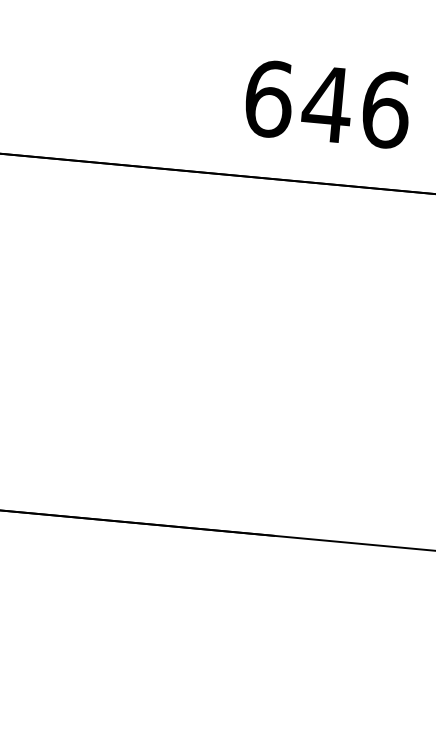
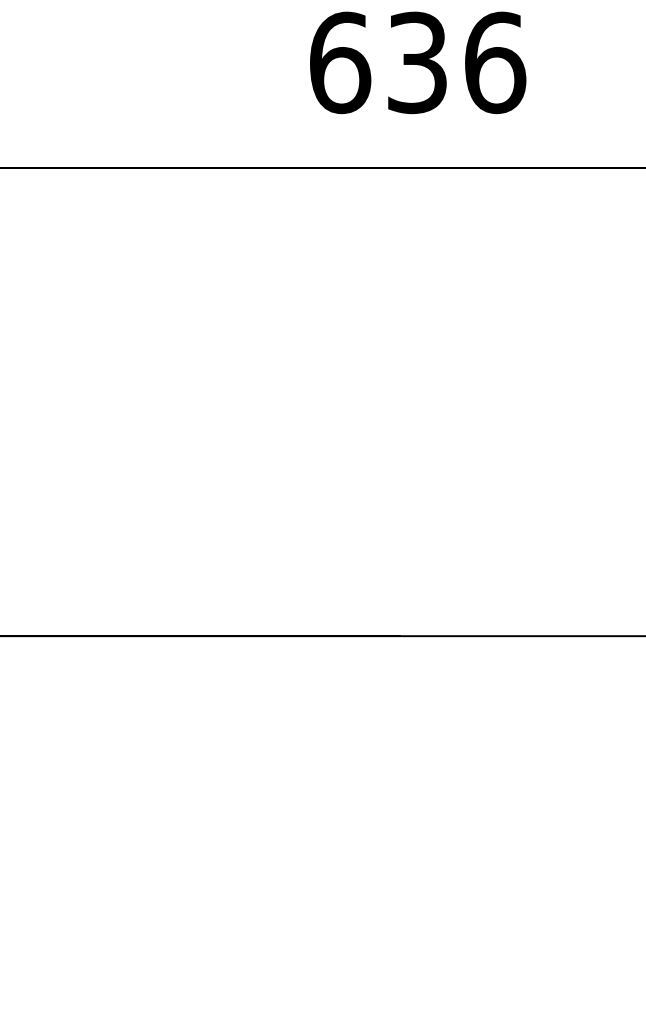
text: (327, 104) -> (417, 62), 646 -> 636

